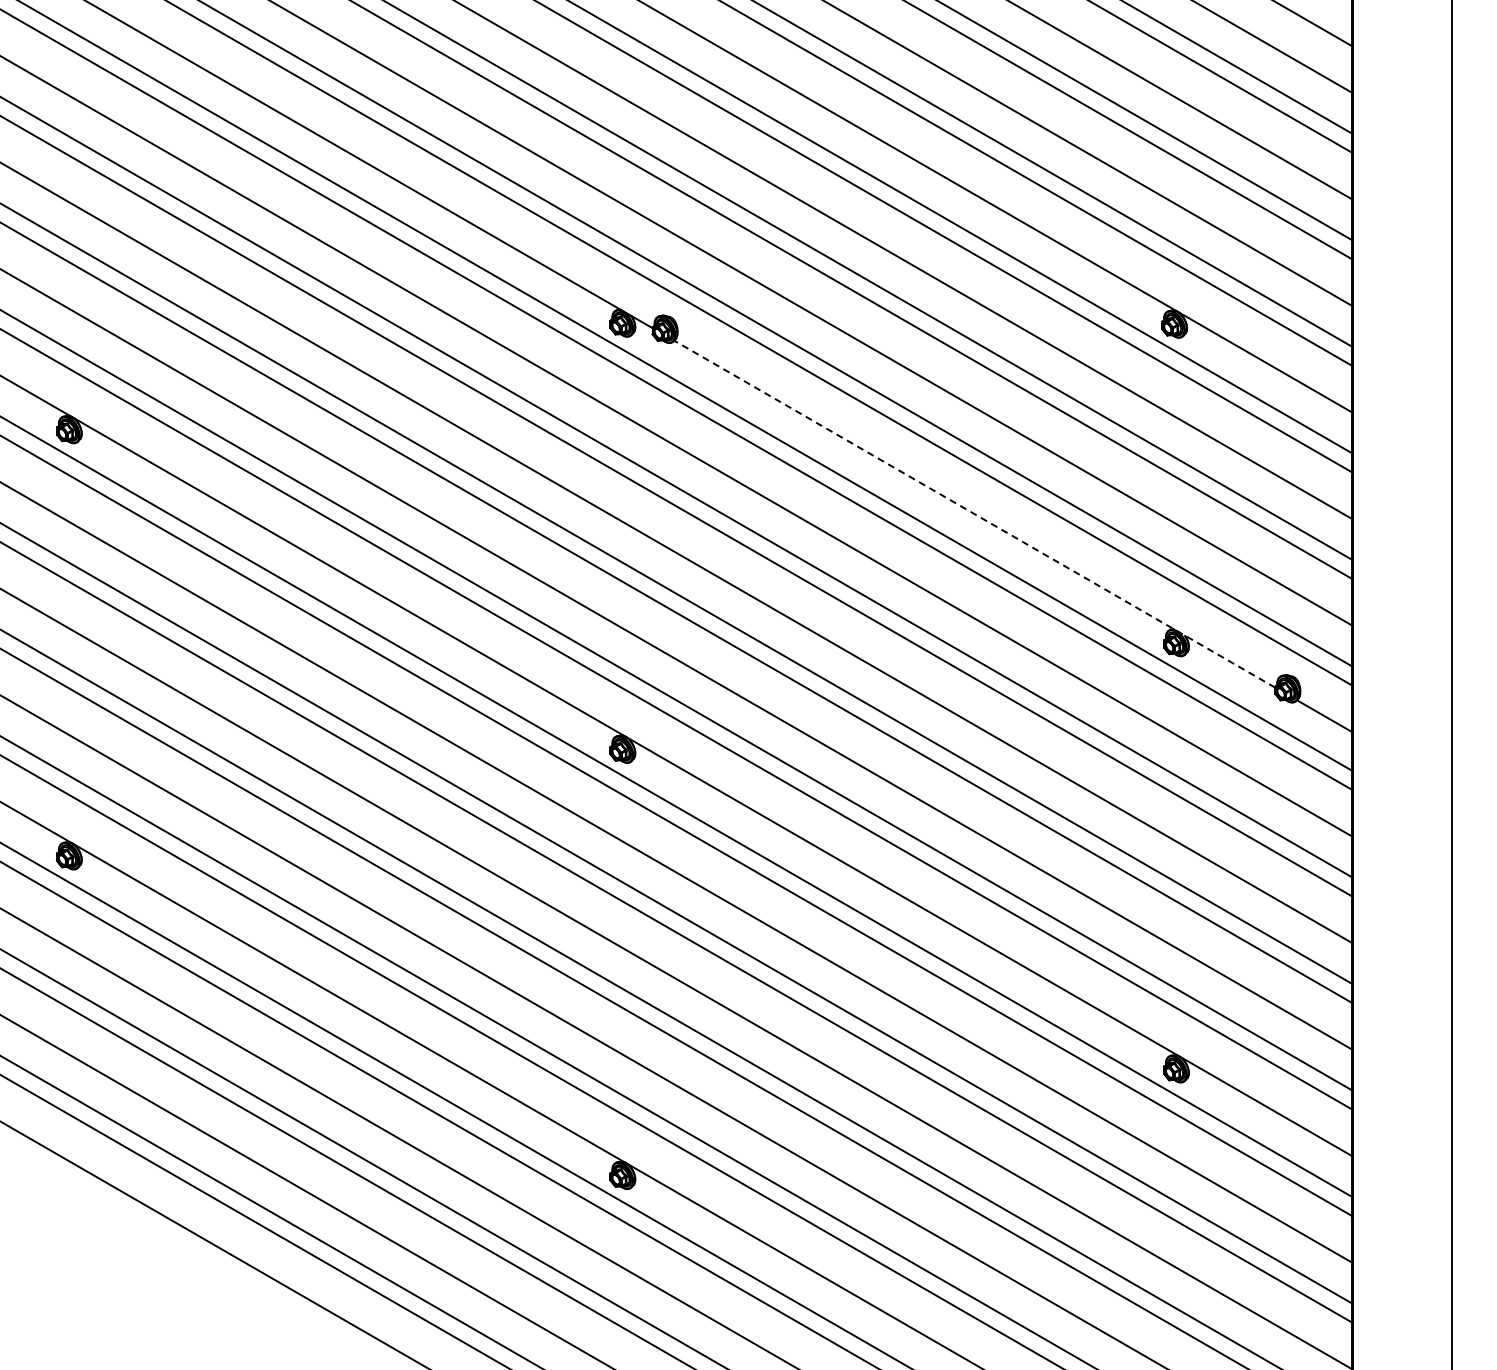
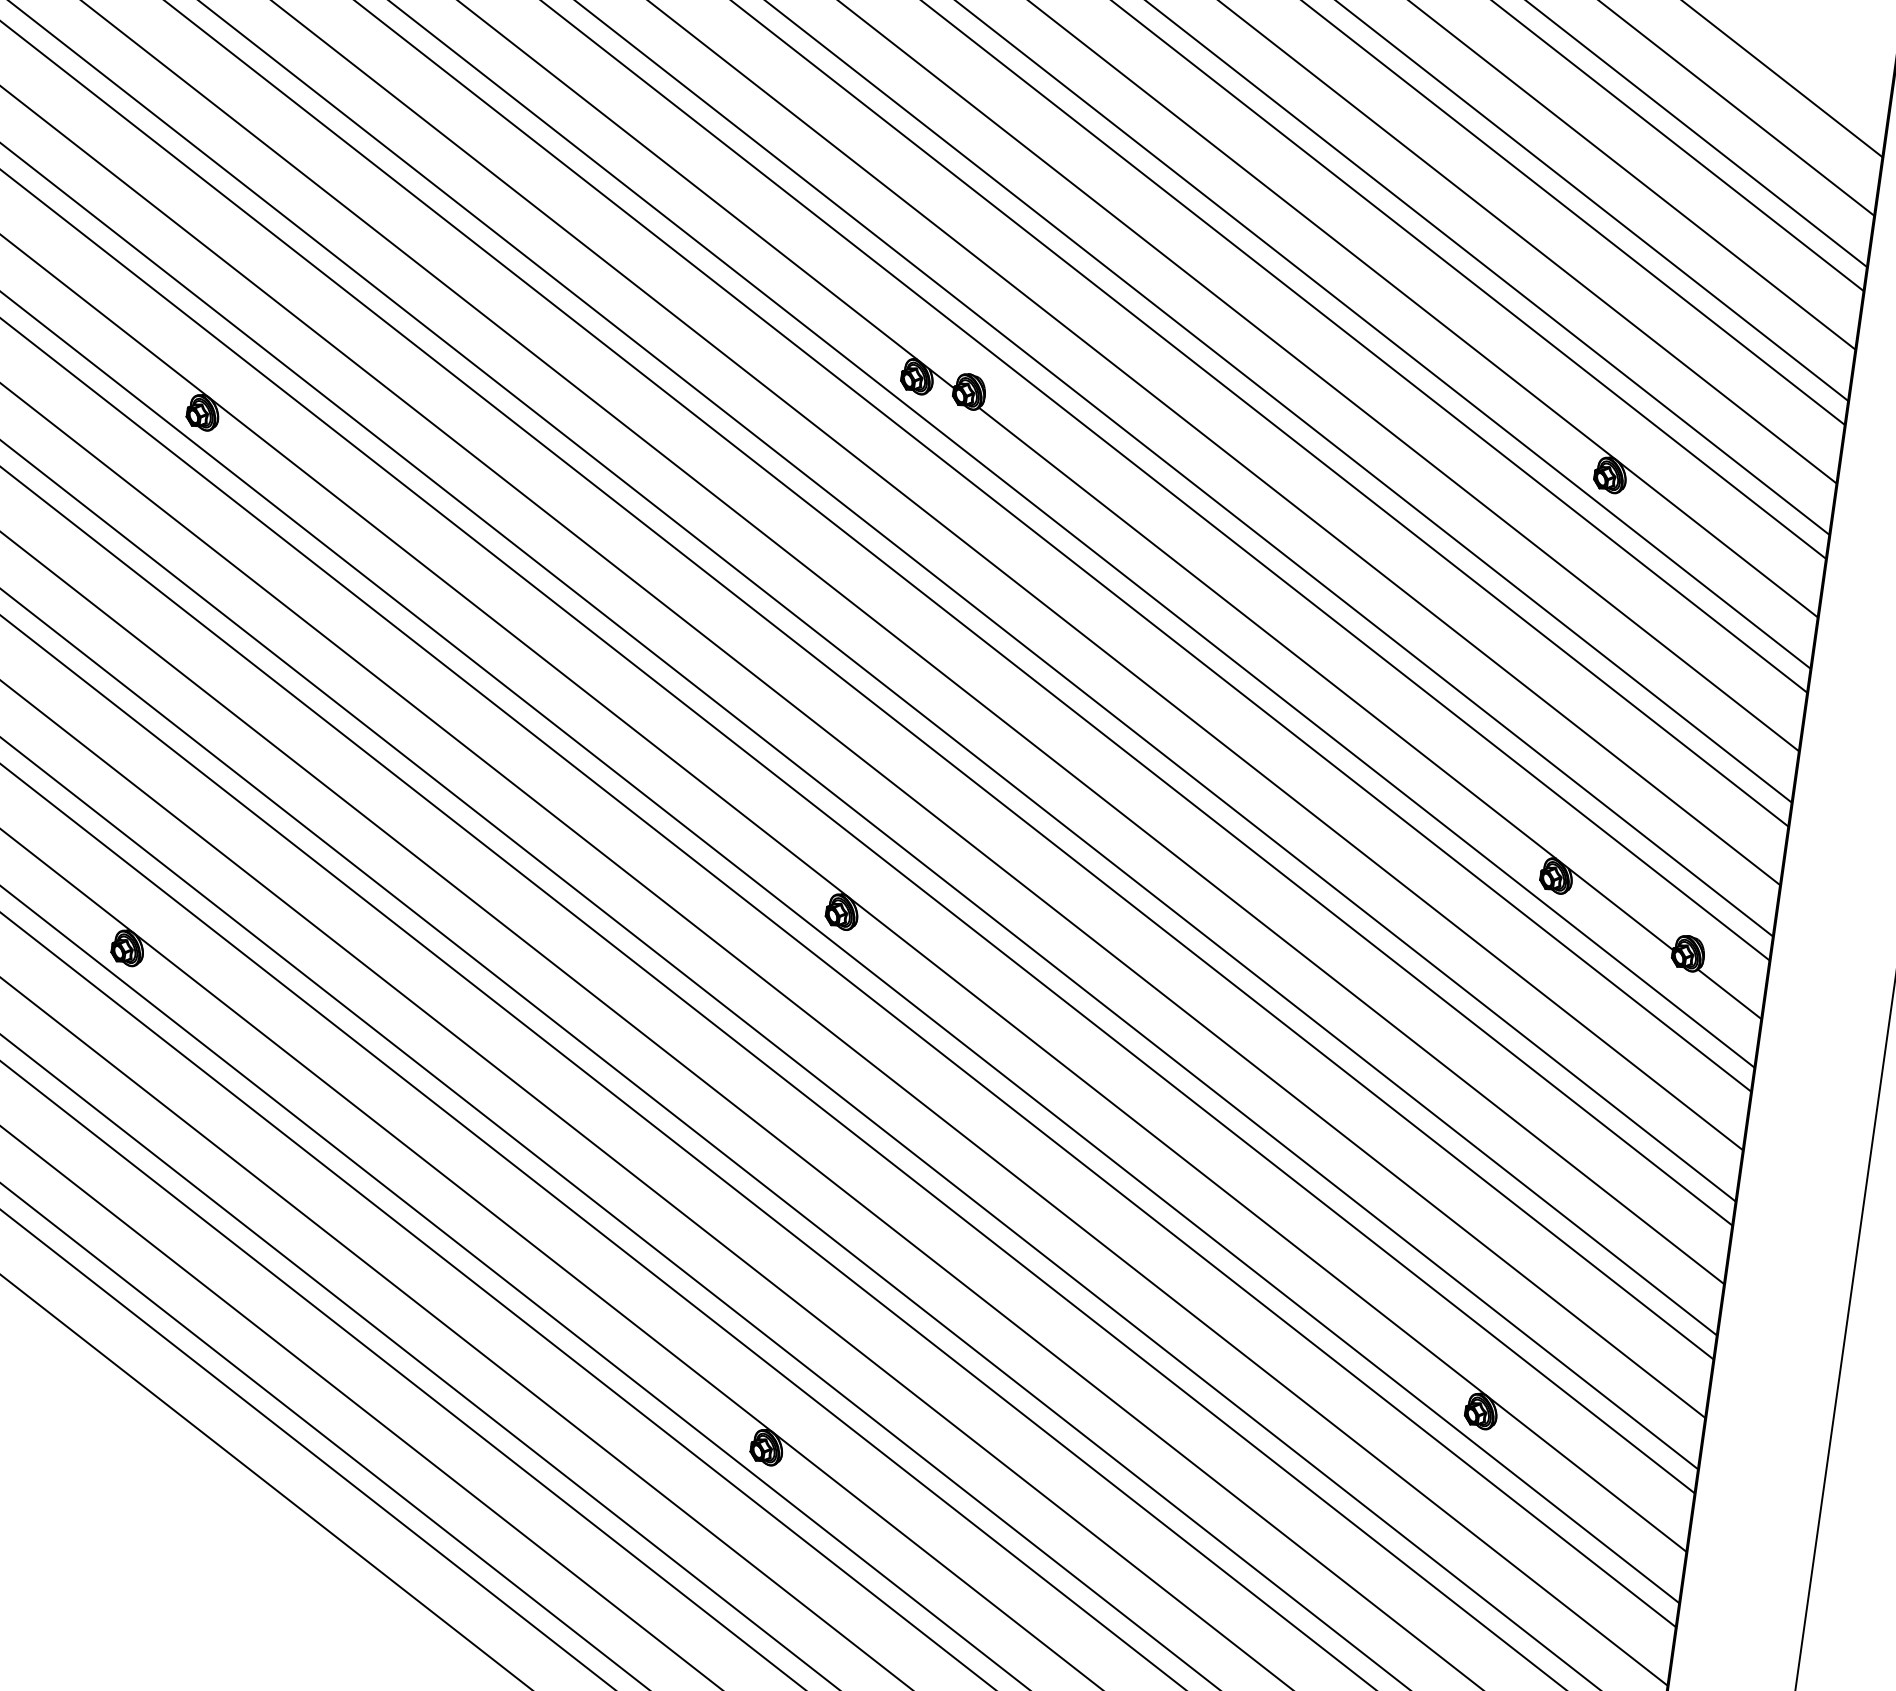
line: (974, 513) -> (1325, 677), dashed -> solid

